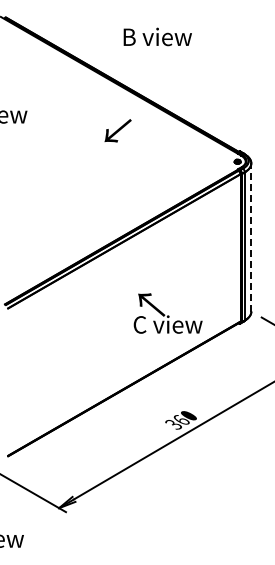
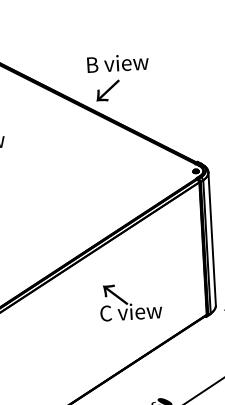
text: (117, 130) -> (107, 90), moved
line: (251, 237) -> (212, 238), dashed -> solid
text: (167, 313) -> (130, 301), moved

